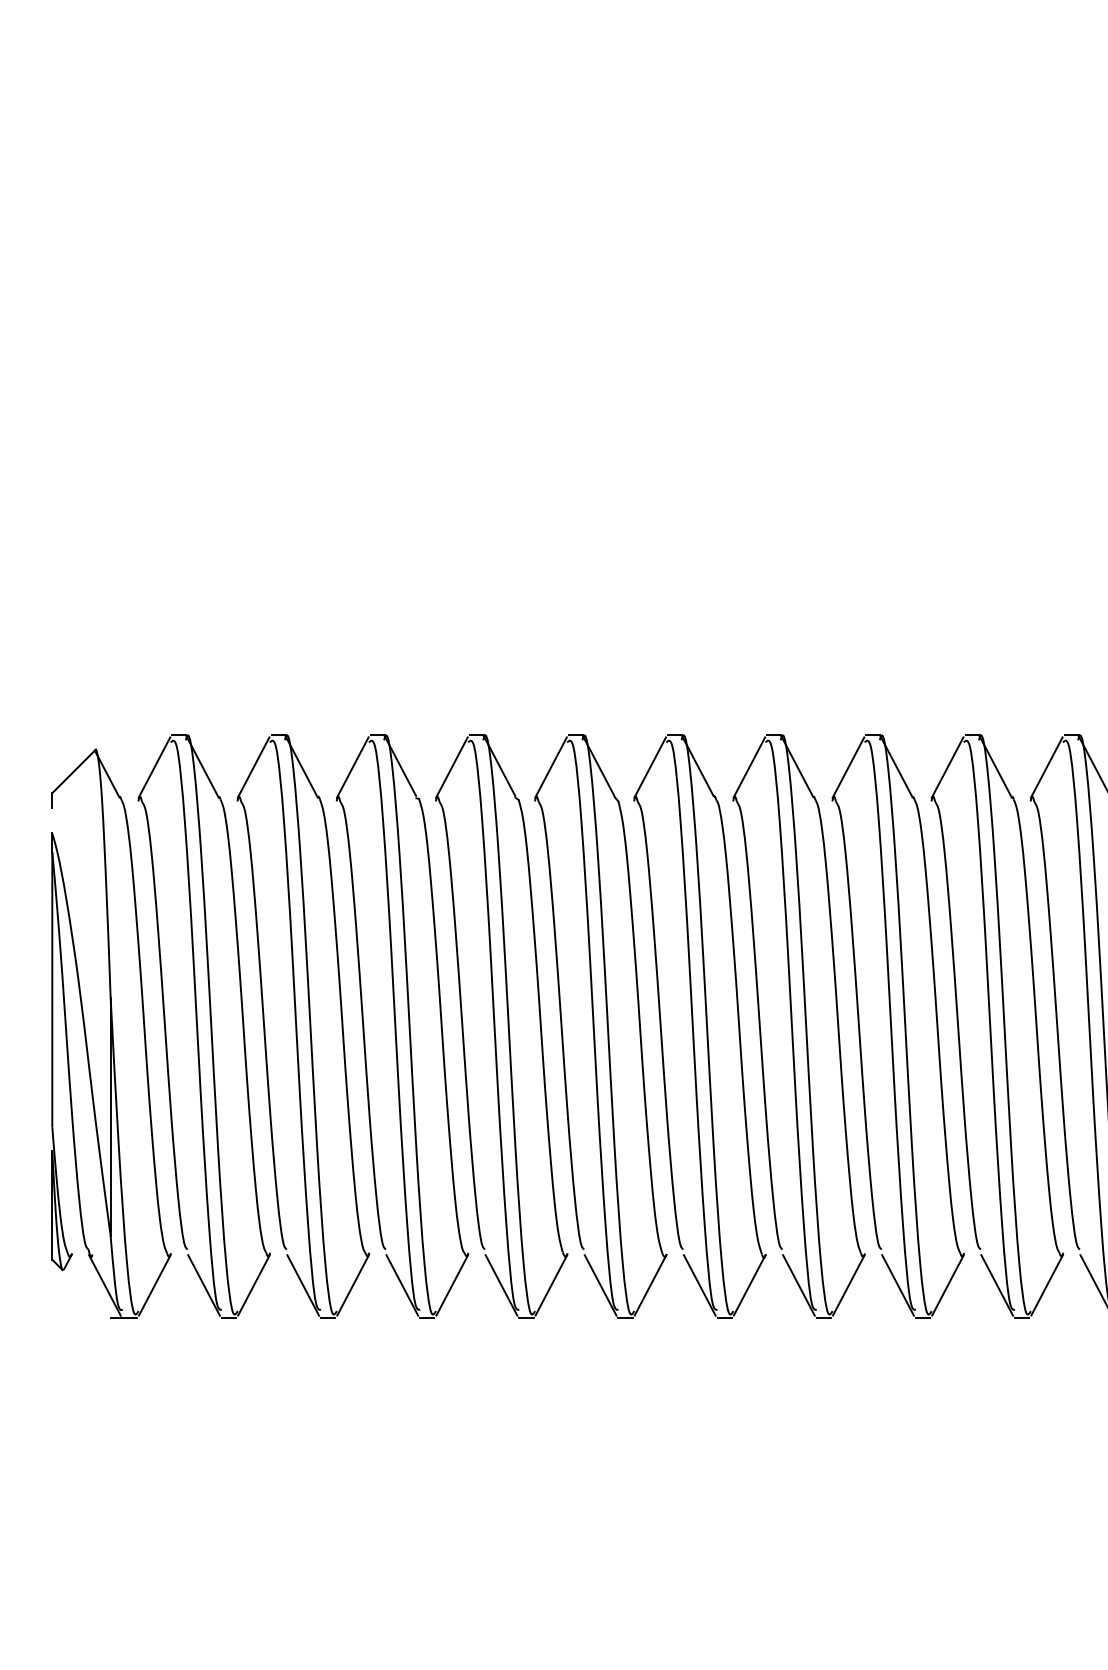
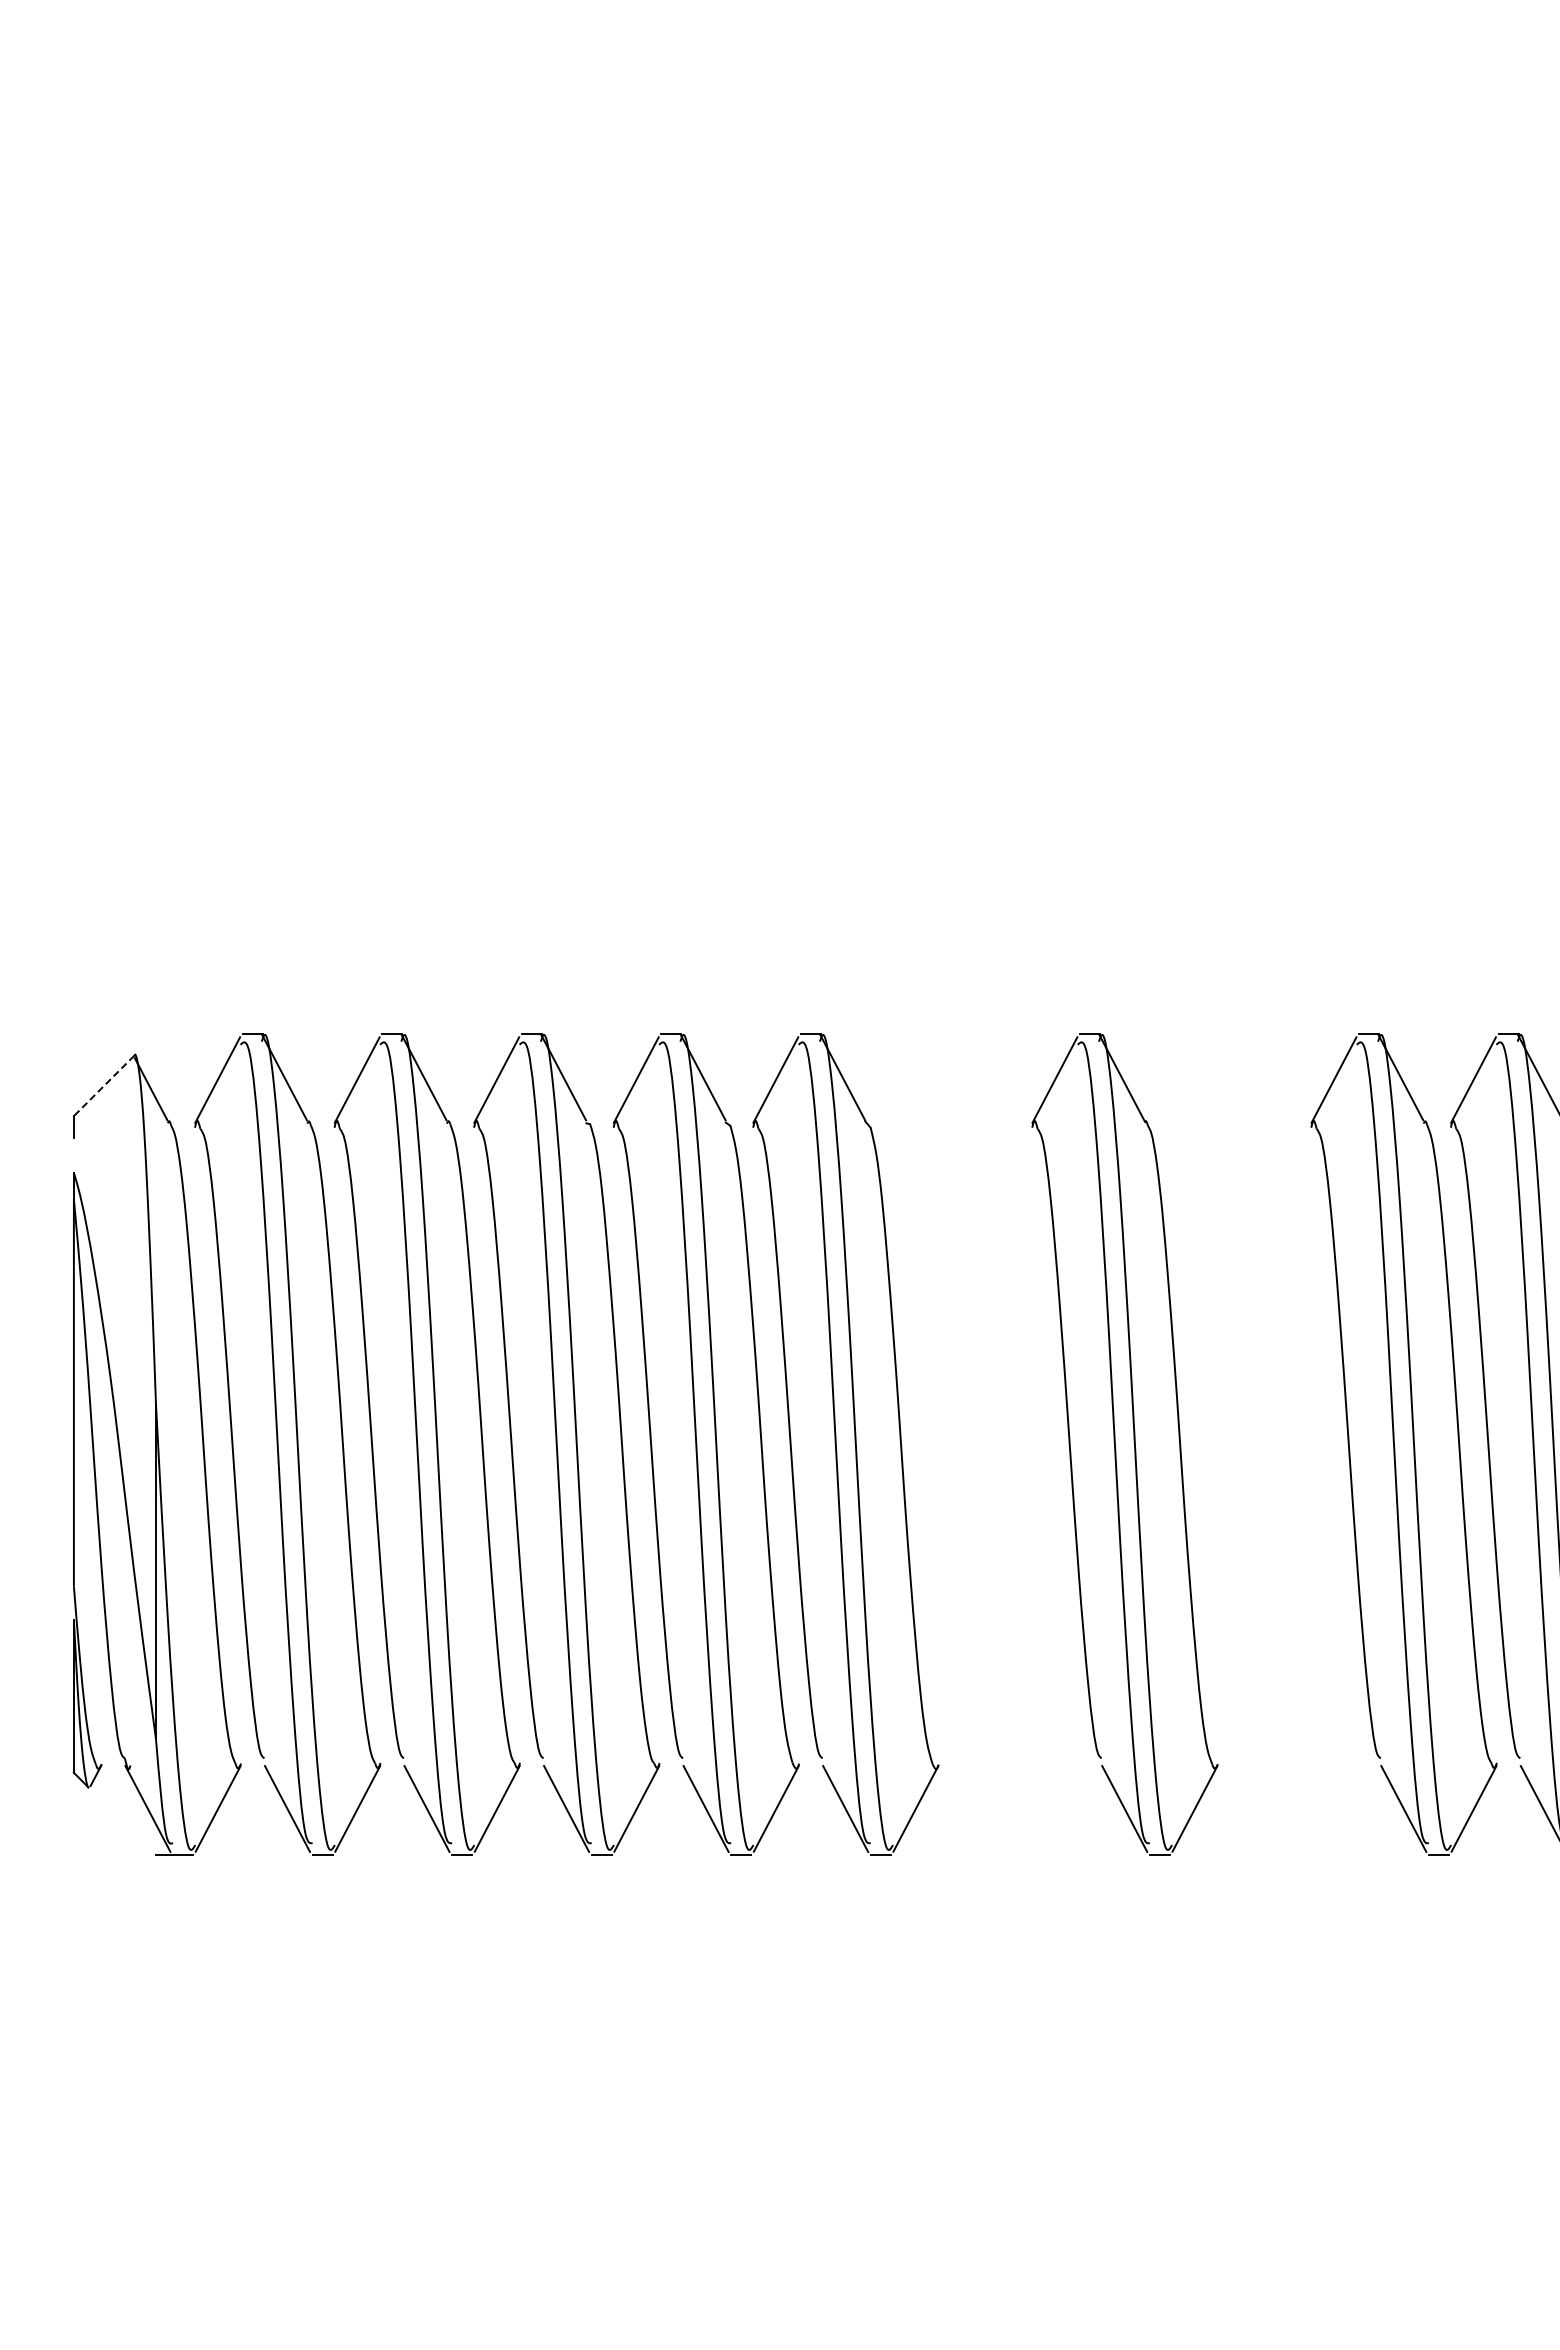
line: (74, 771) -> (104, 1085), solid -> dashed
part: (693, 1026) -> (976, 1444), removed
part: (891, 1026) -> (1255, 1444), removed

